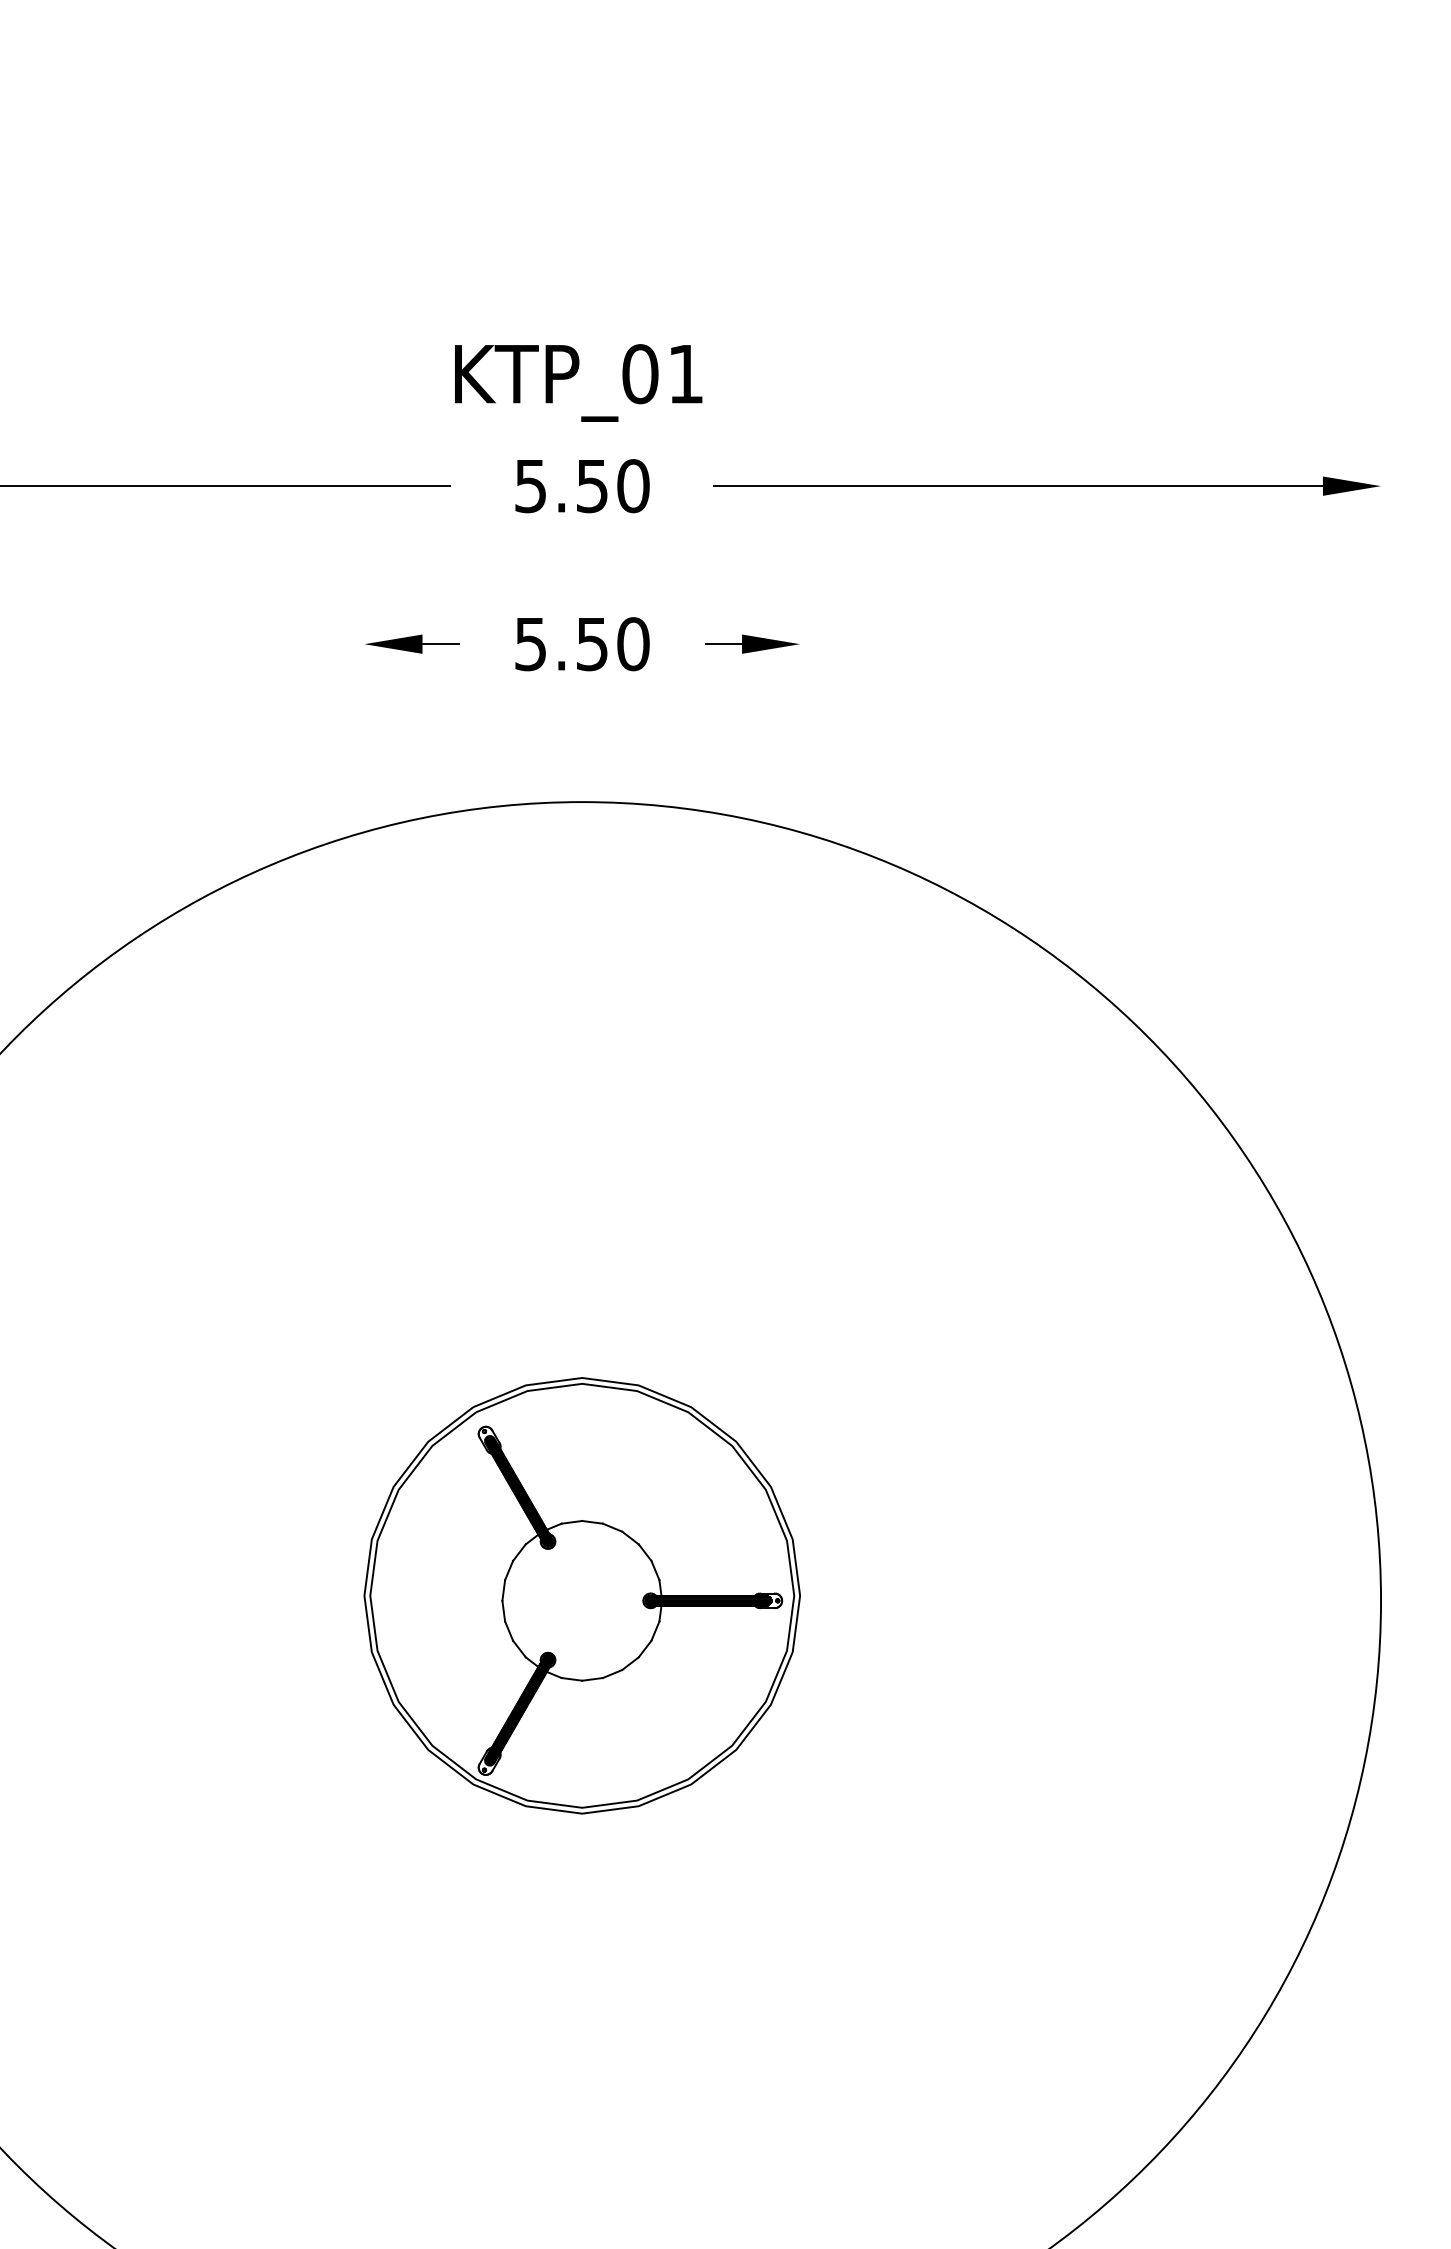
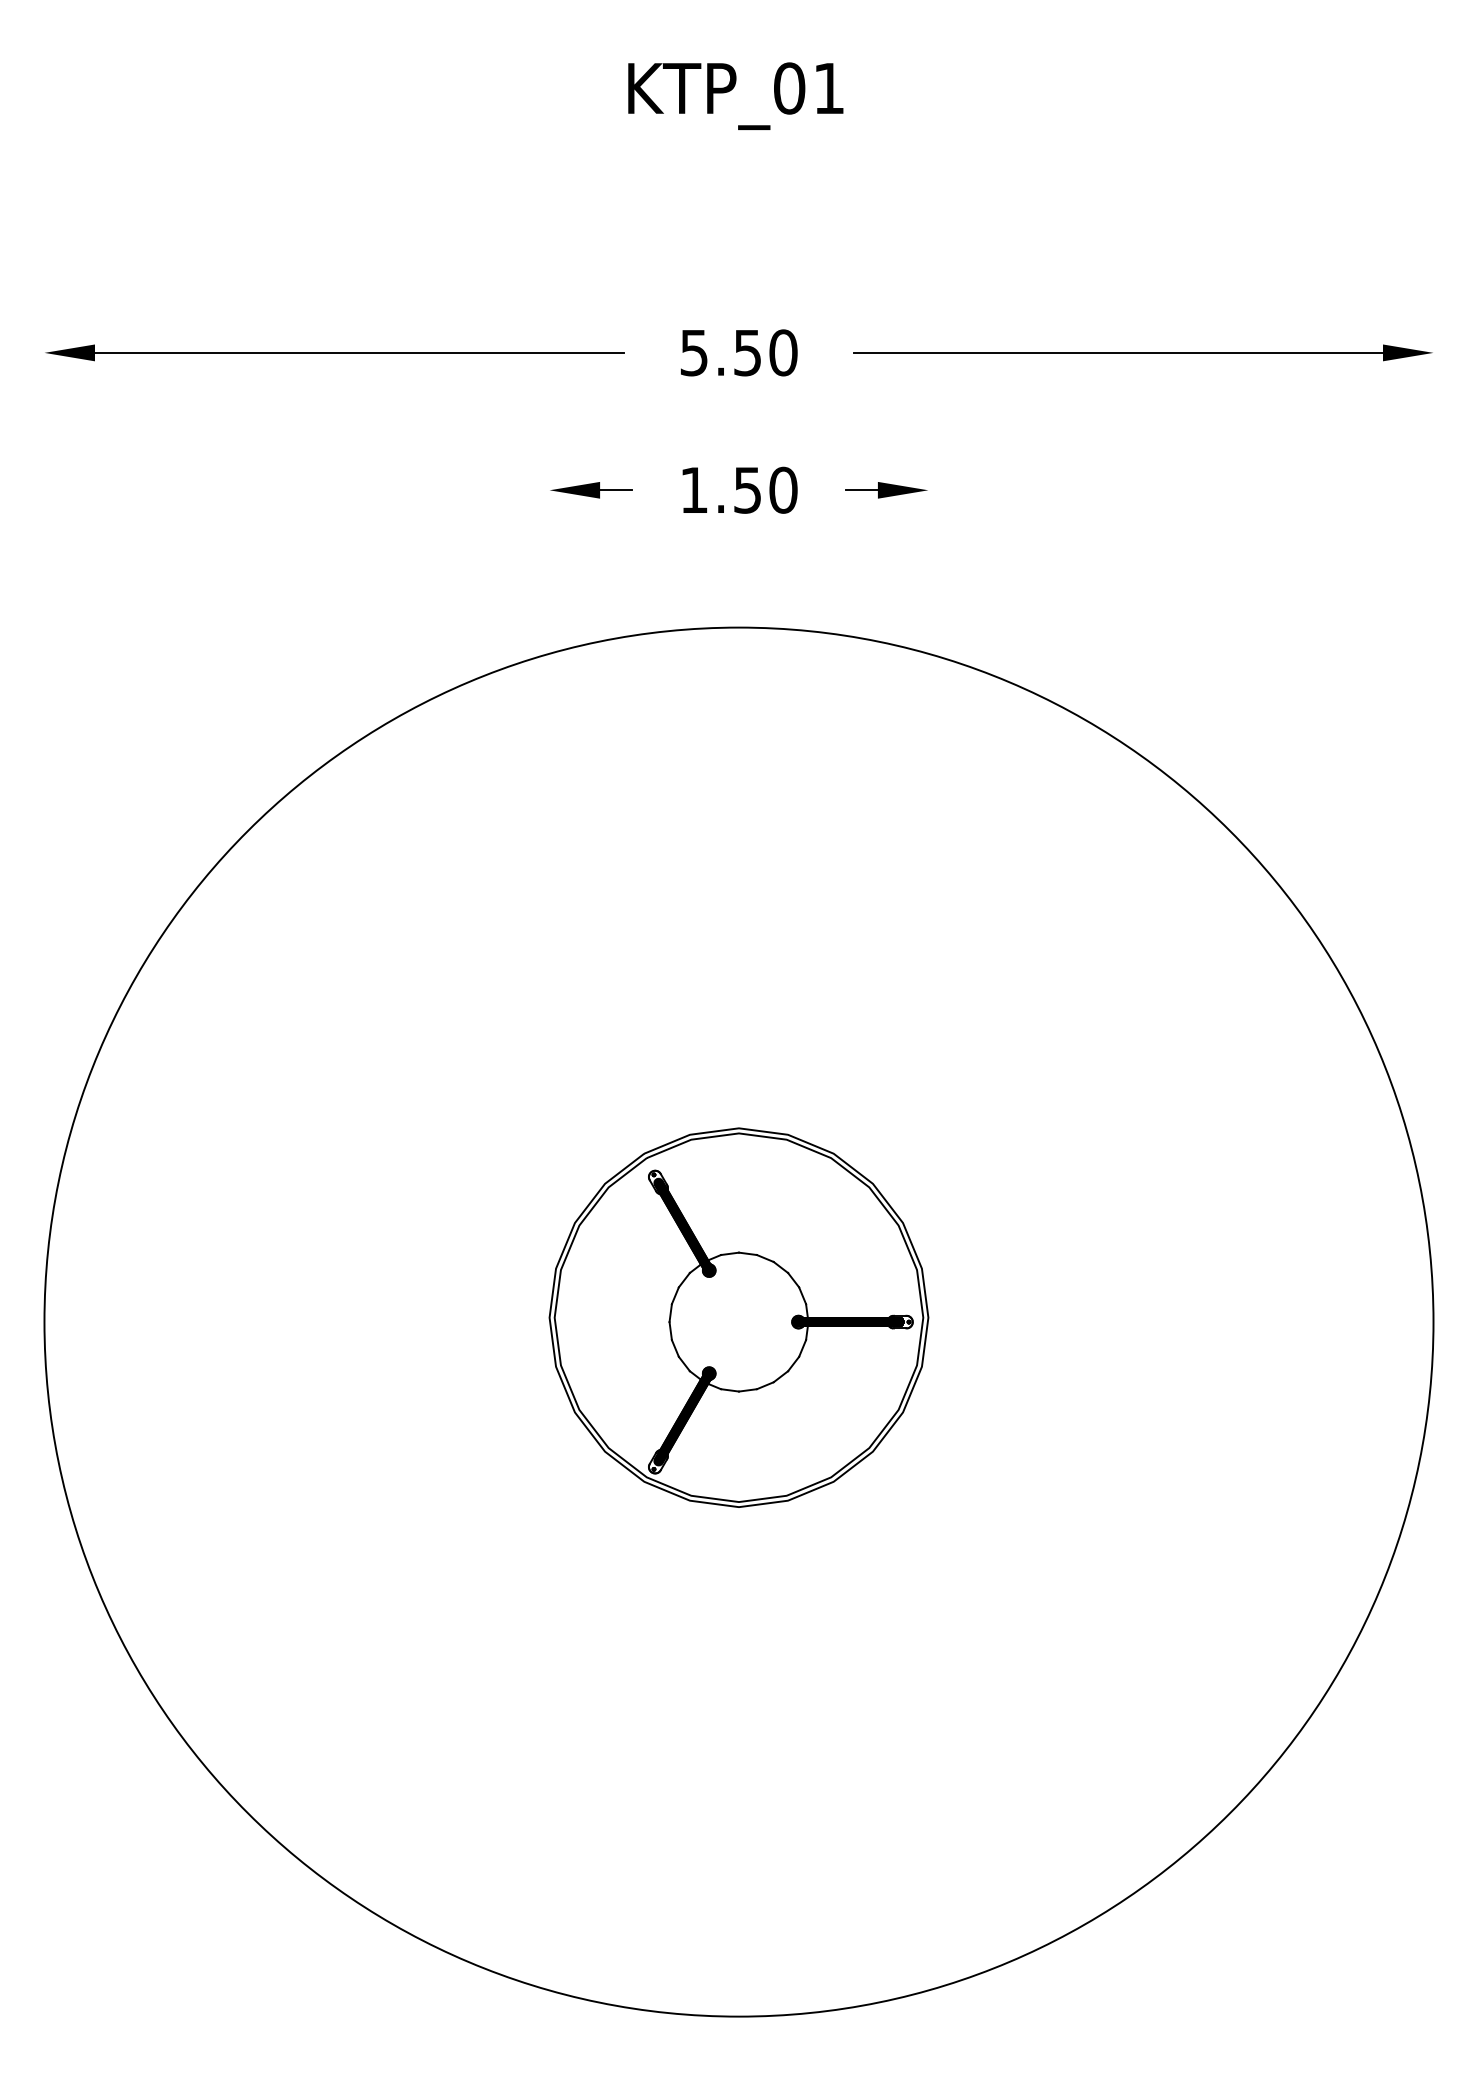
text: (578, 382) -> (735, 95), moved
text: (529, 644) -> (693, 490), 5.50 -> 1.50

